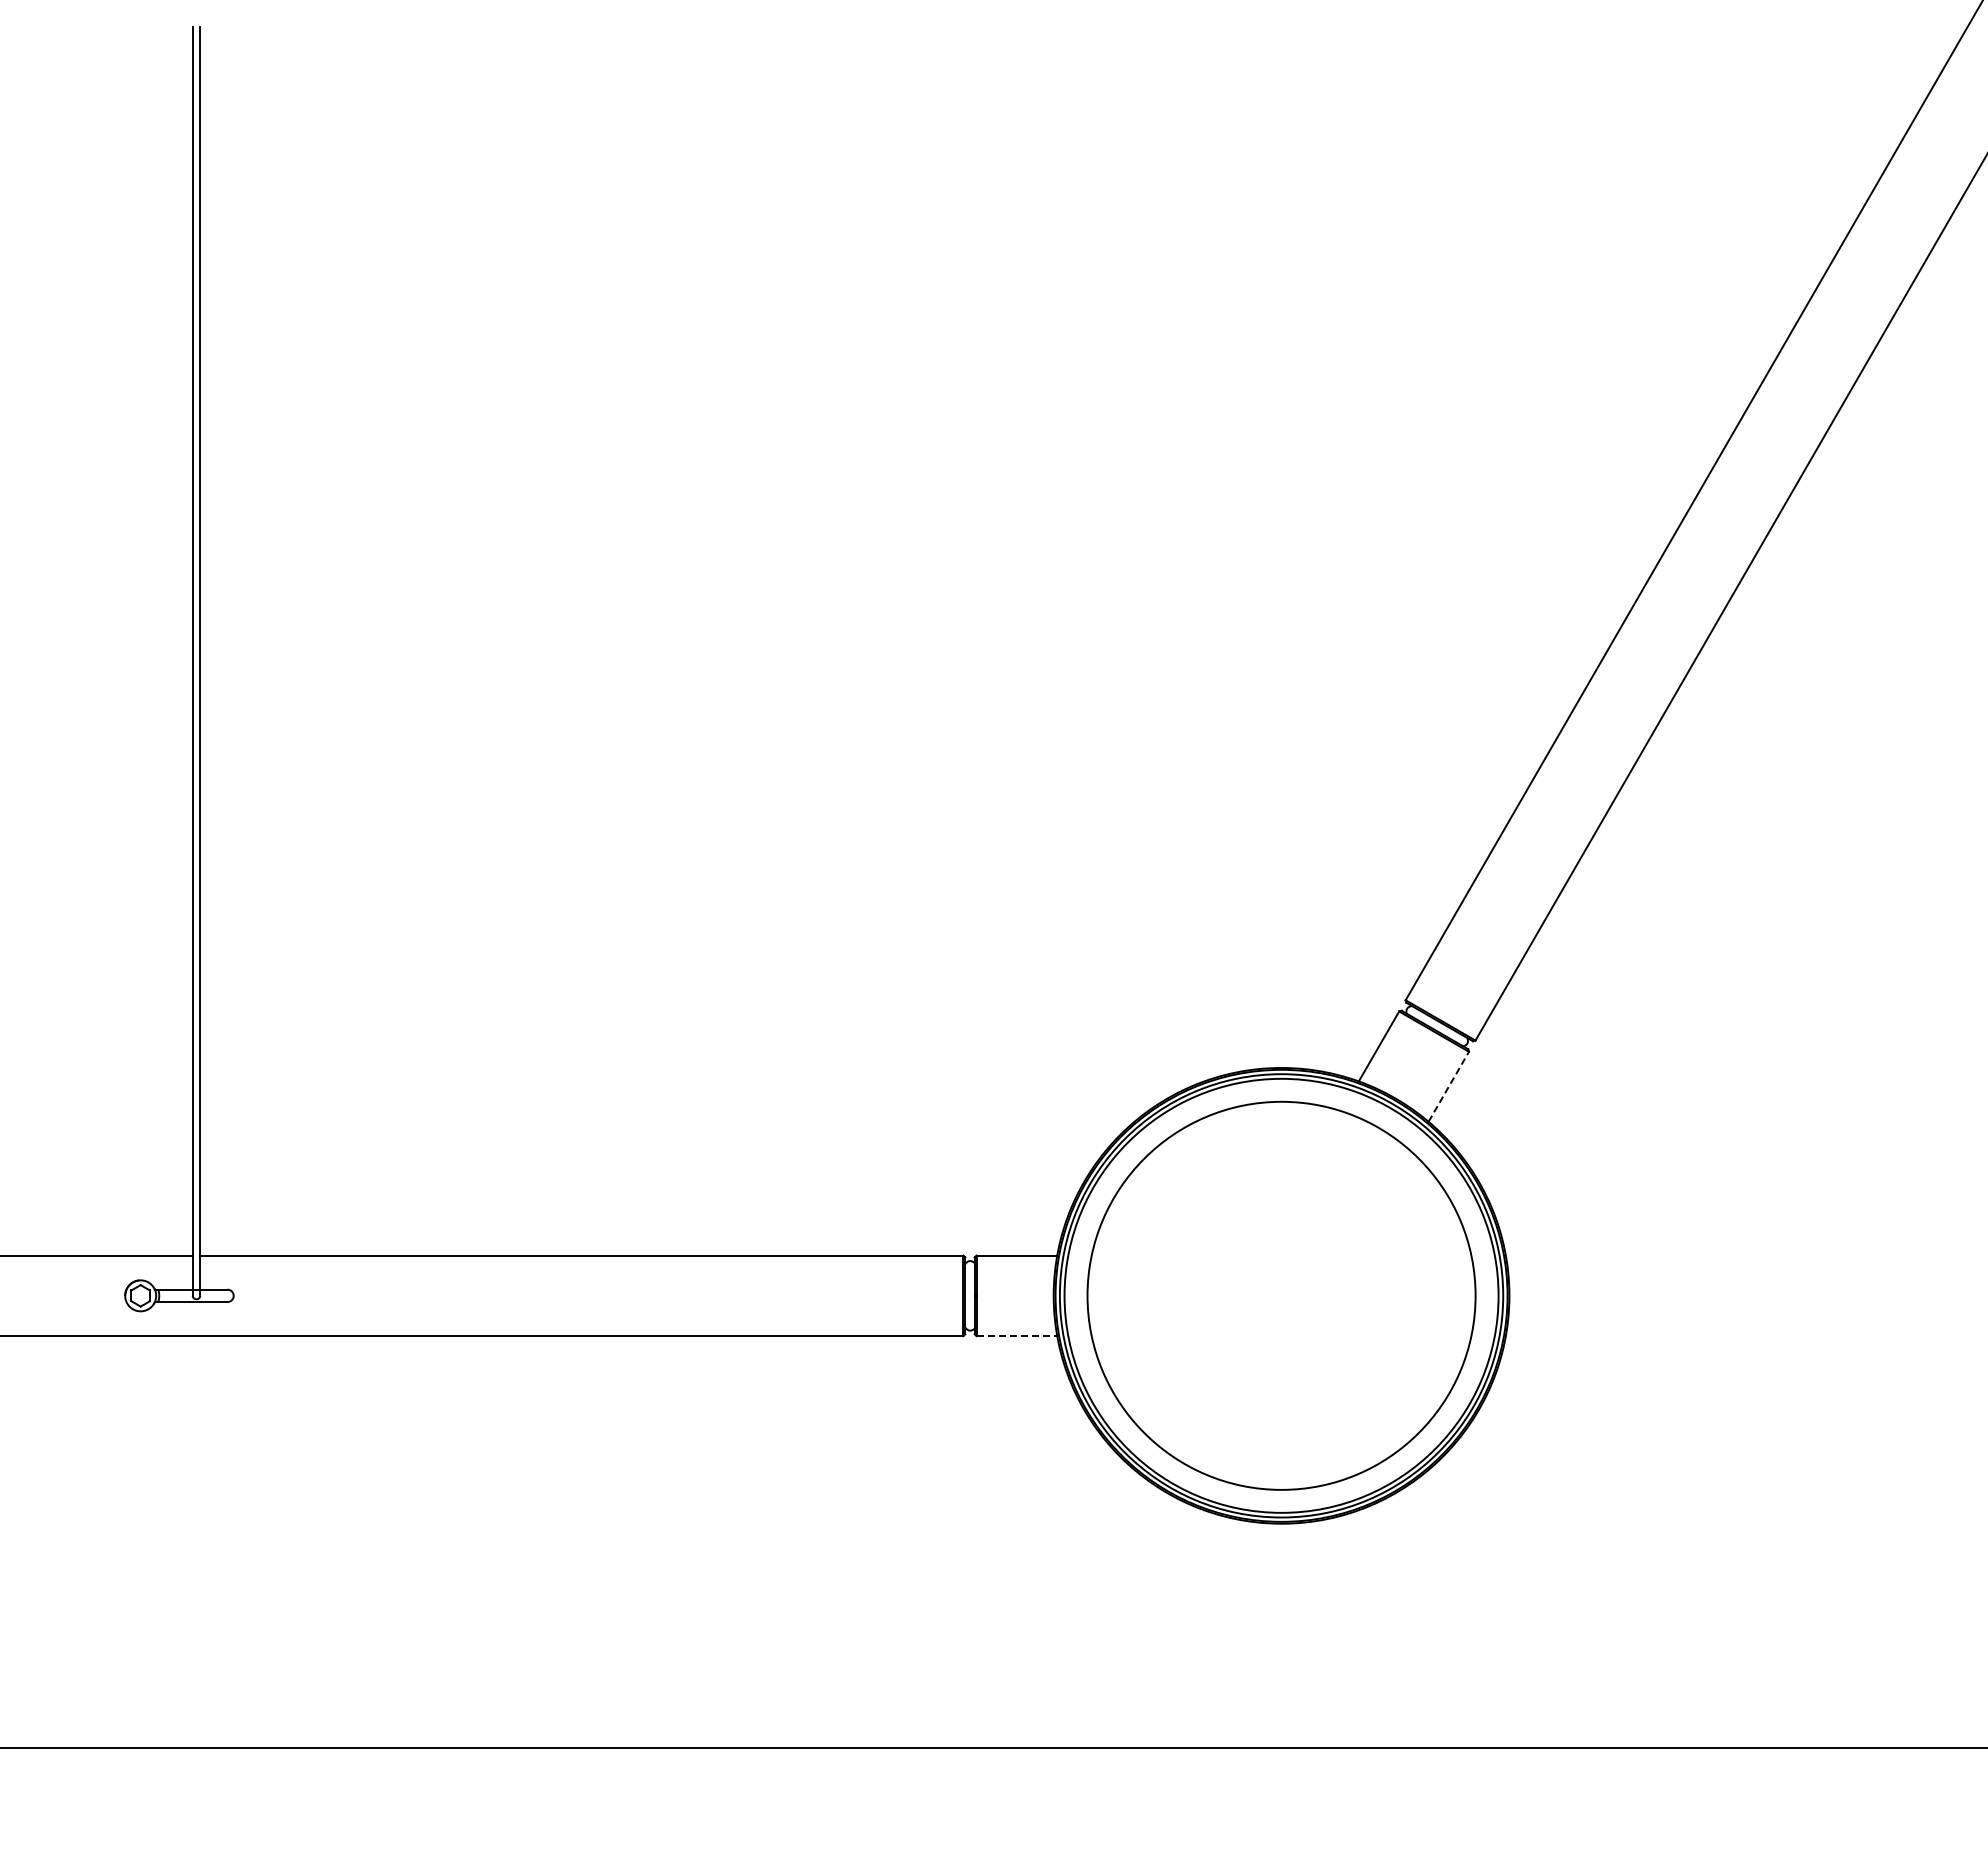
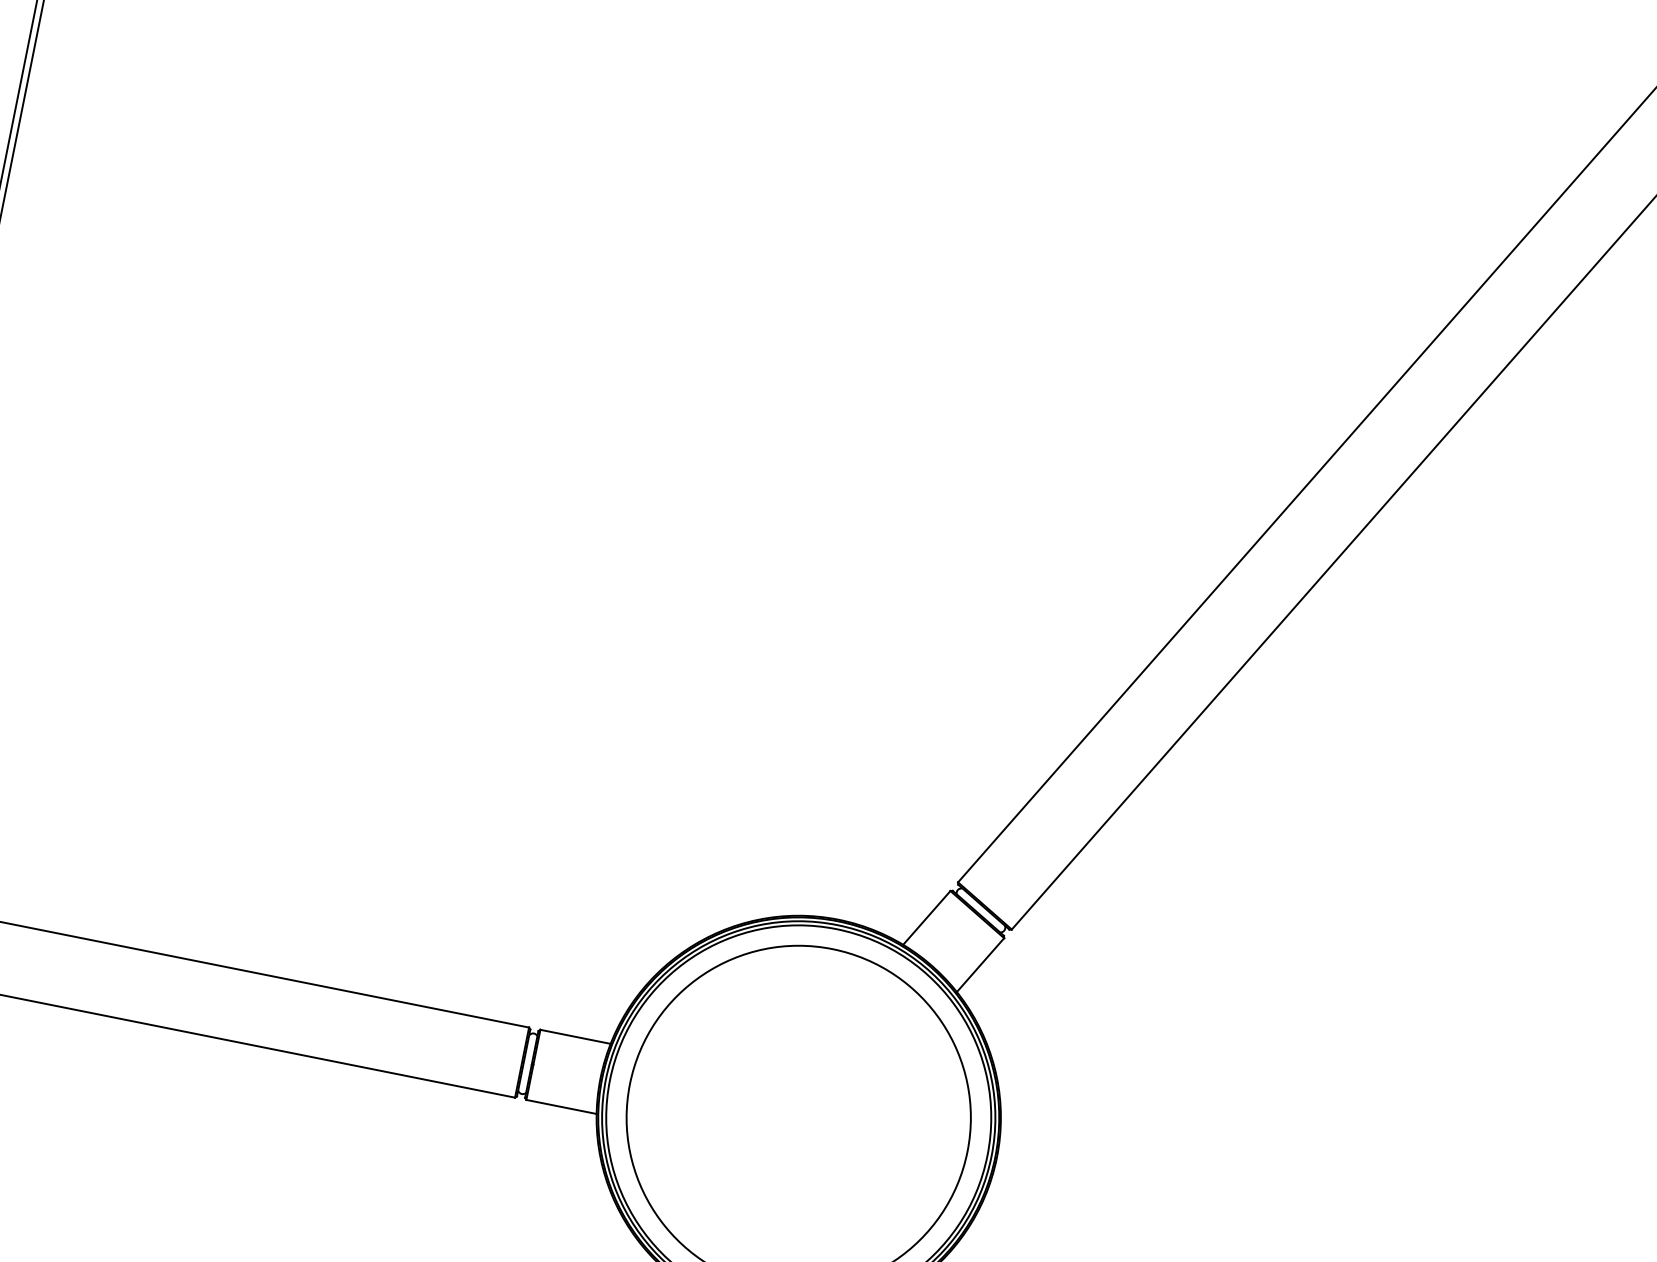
line: (1449, 1086) -> (981, 964), dashed -> solid
line: (1017, 1336) -> (562, 1107), dashed -> solid

